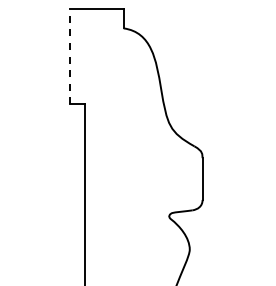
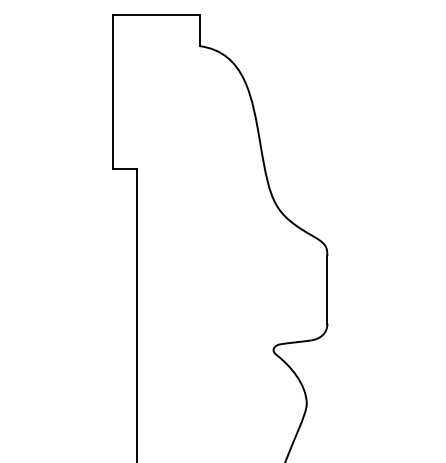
line: (69, 56) -> (112, 91), dashed -> solid

